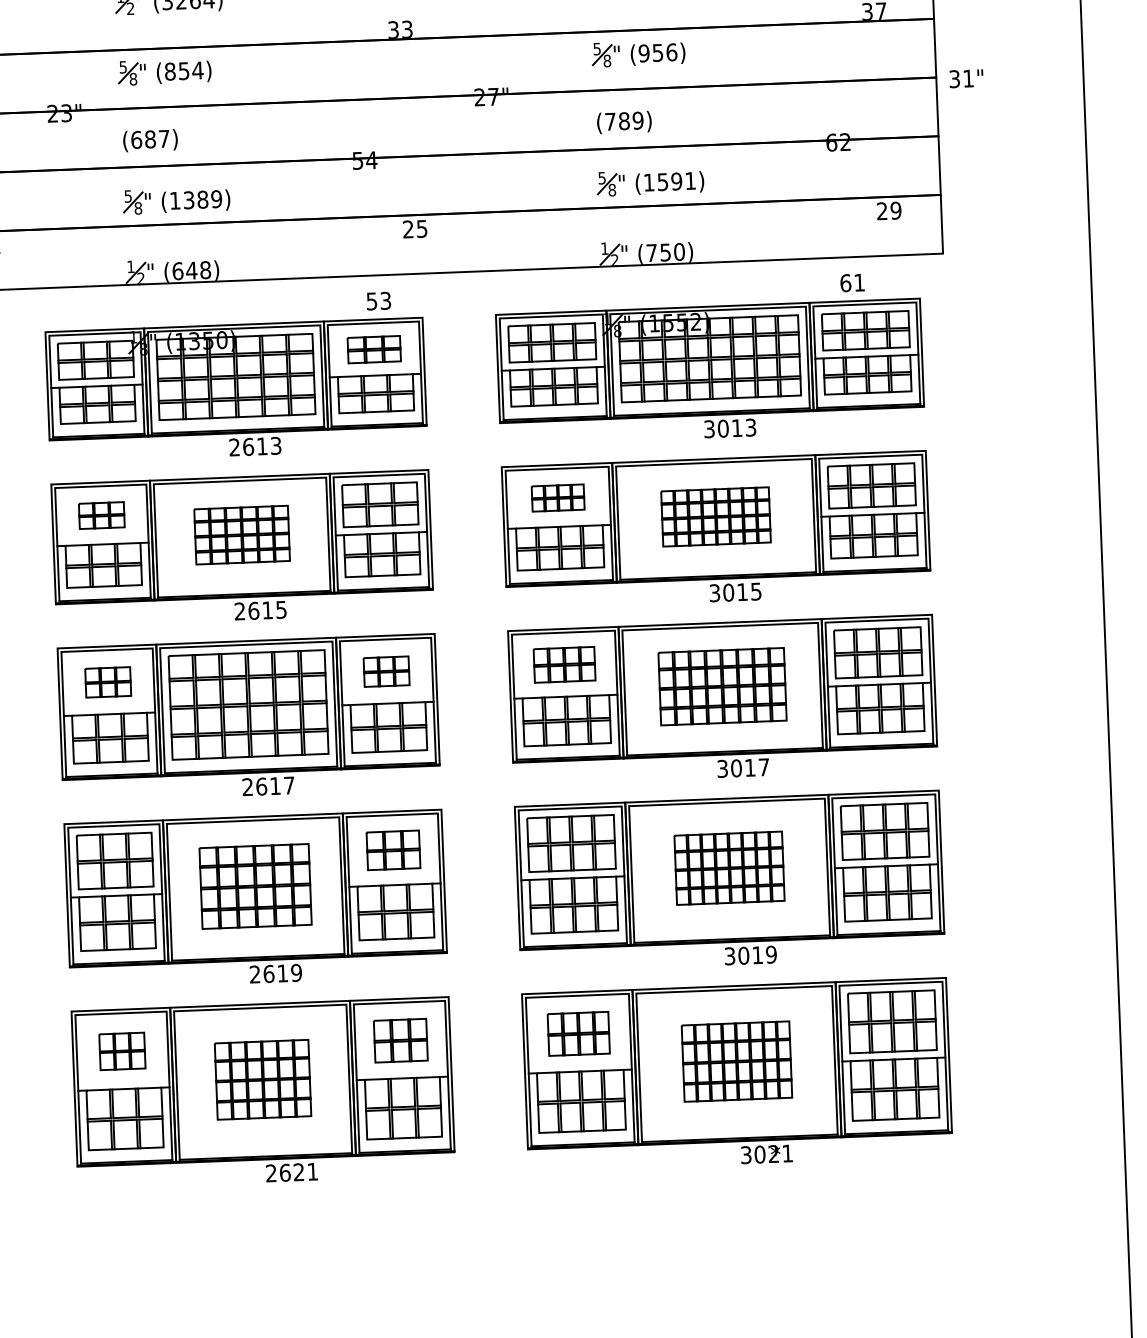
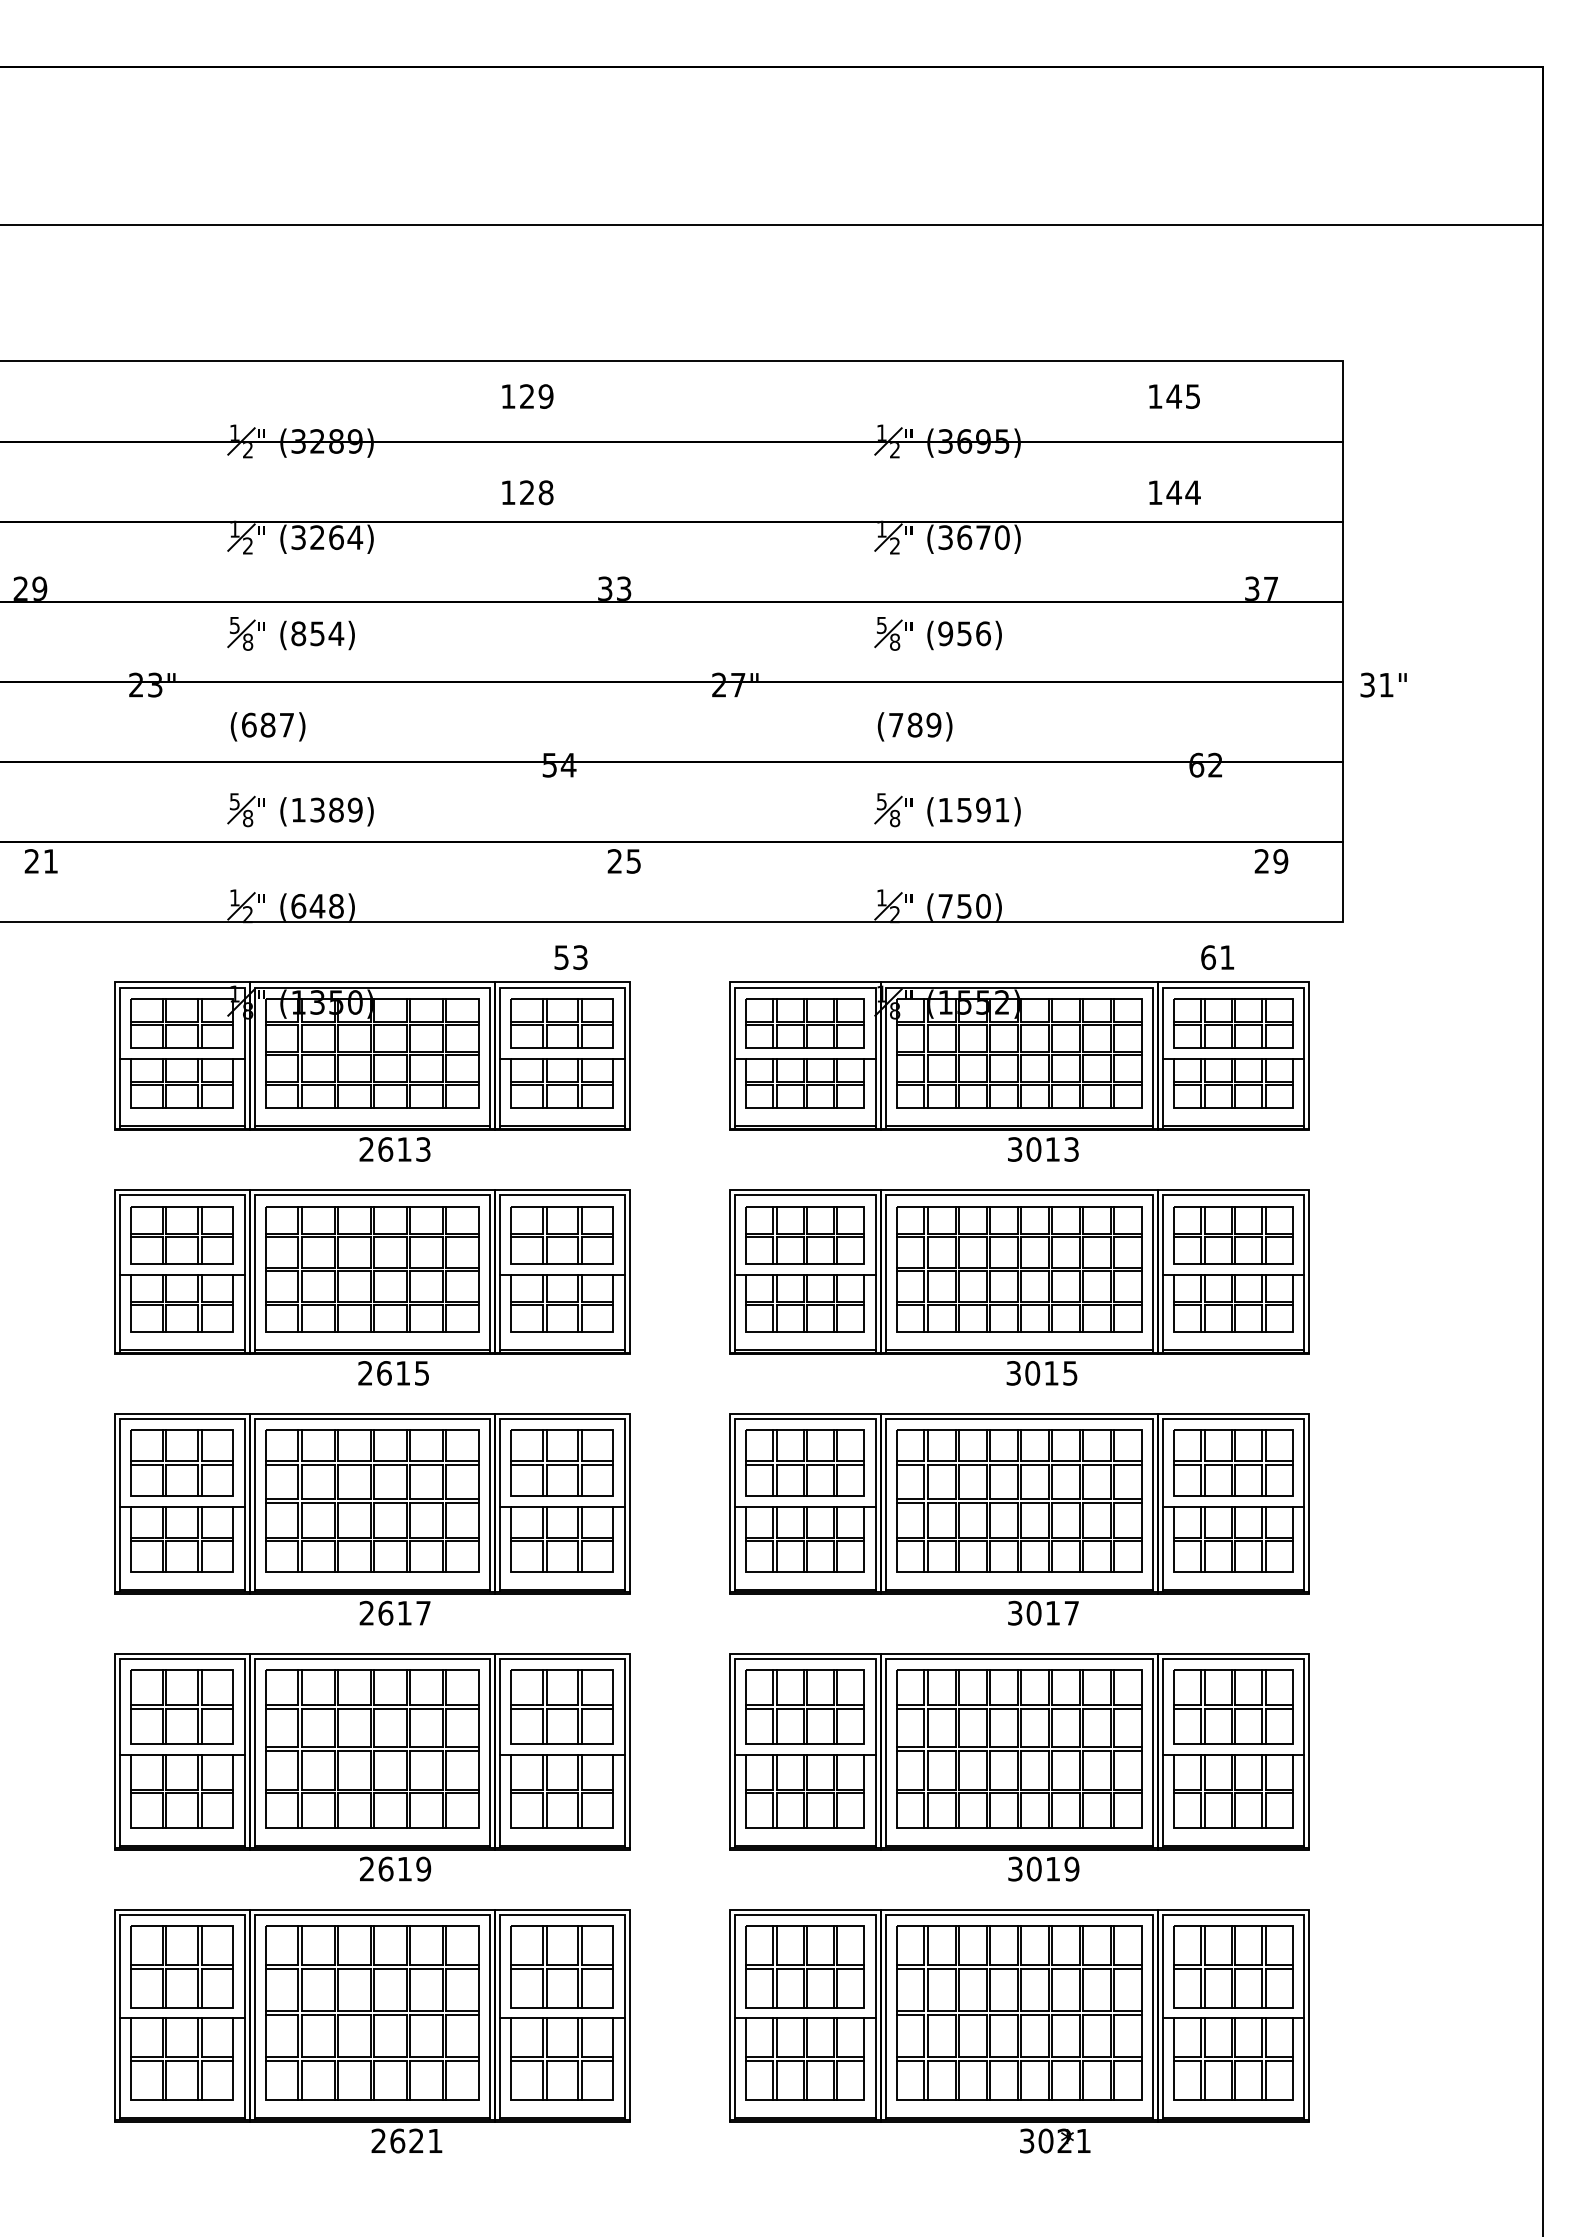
part: (373, 349) -> (561, 1023), size x1.43
part: (557, 498) -> (804, 1235), size x1.67
part: (101, 515) -> (181, 1235), size x1.67
part: (716, 517) -> (1019, 1269), size x1.67
part: (242, 535) -> (372, 1269), size x1.67
part: (564, 664) -> (804, 1462), size x1.43
part: (386, 671) -> (561, 1462), size x1.67
part: (107, 681) -> (181, 1462), size x1.67
part: (722, 686) -> (1019, 1500), size x1.43
part: (392, 849) -> (561, 1706), size x1.43
part: (729, 867) -> (1019, 1748), size x1.67
part: (255, 886) -> (372, 1748), size x1.43
part: (578, 1033) -> (804, 1966), size x1.43
part: (400, 1040) -> (561, 1966), size x1.43
part: (121, 1051) -> (181, 1966), size x1.67
part: (737, 1061) -> (1019, 2012), size x1.67
part: (263, 1079) -> (372, 2012), size x1.67

